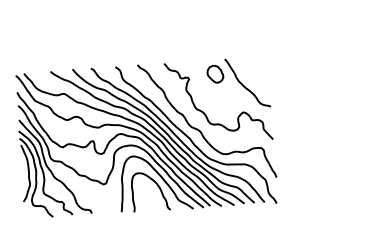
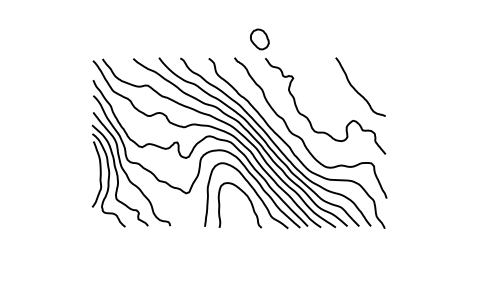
part: (215, 74) -> (259, 39), moved

